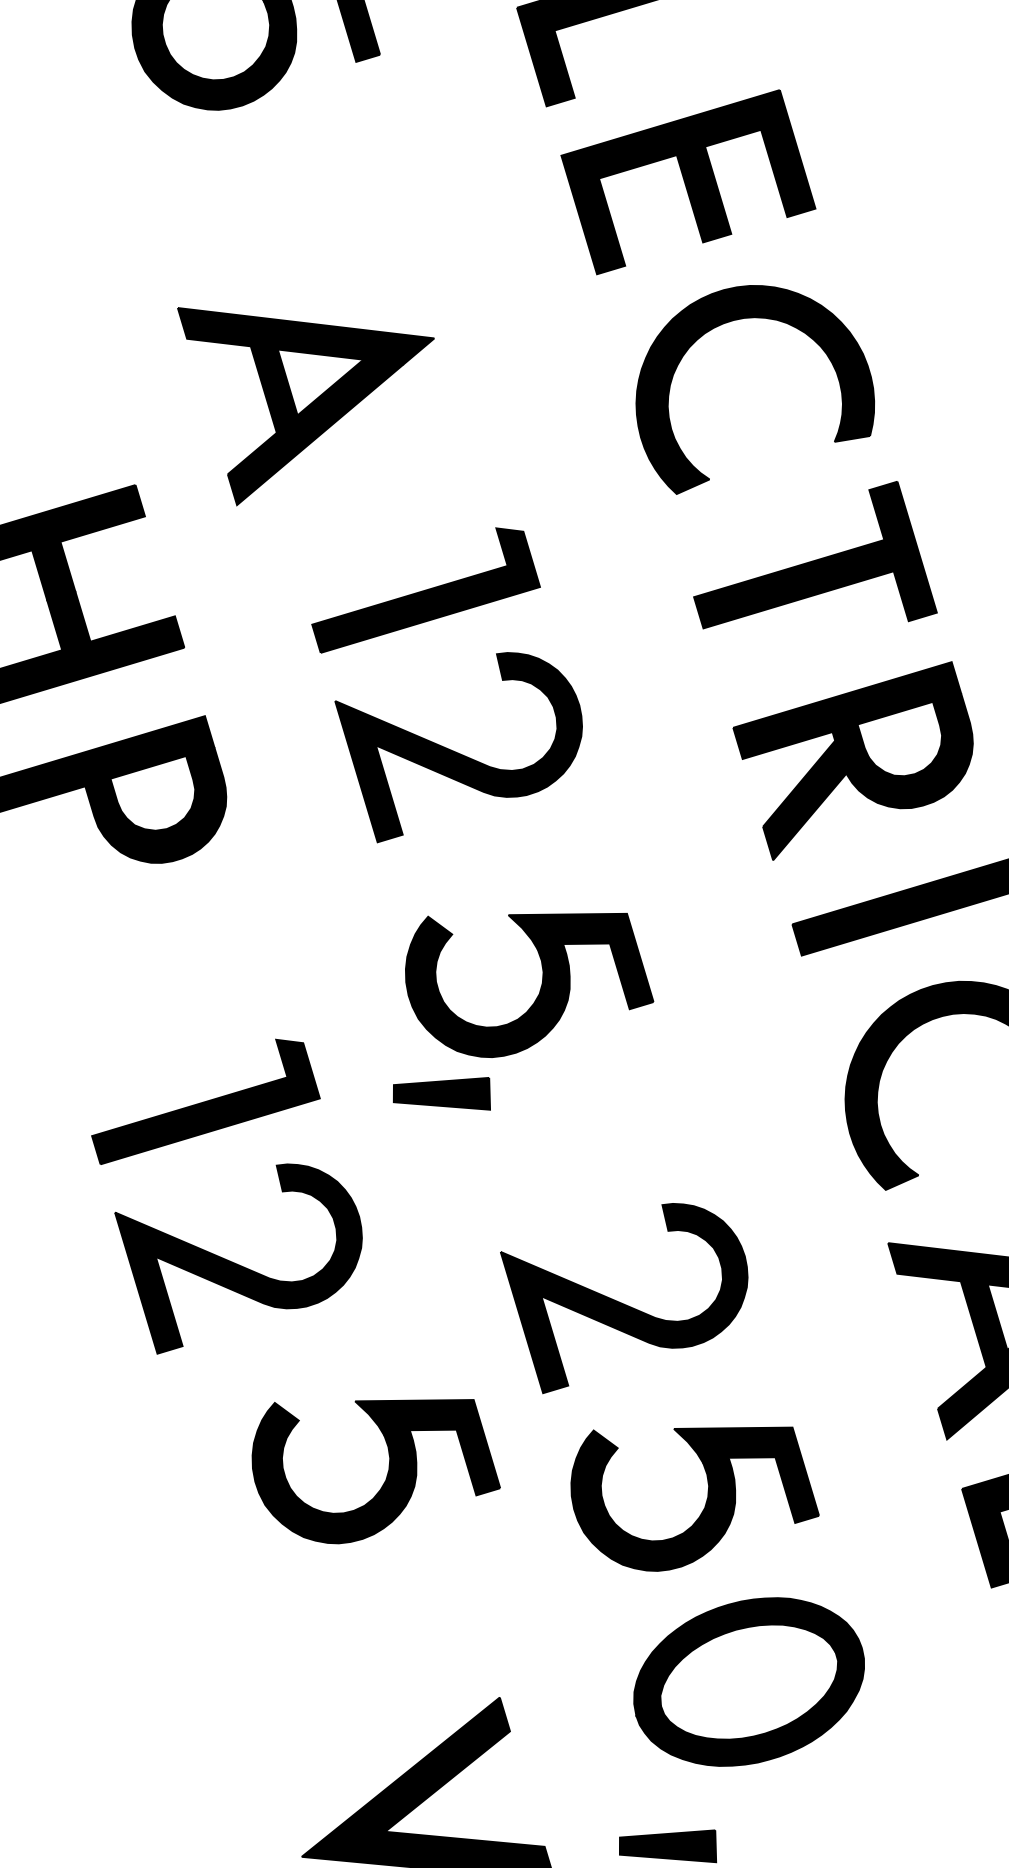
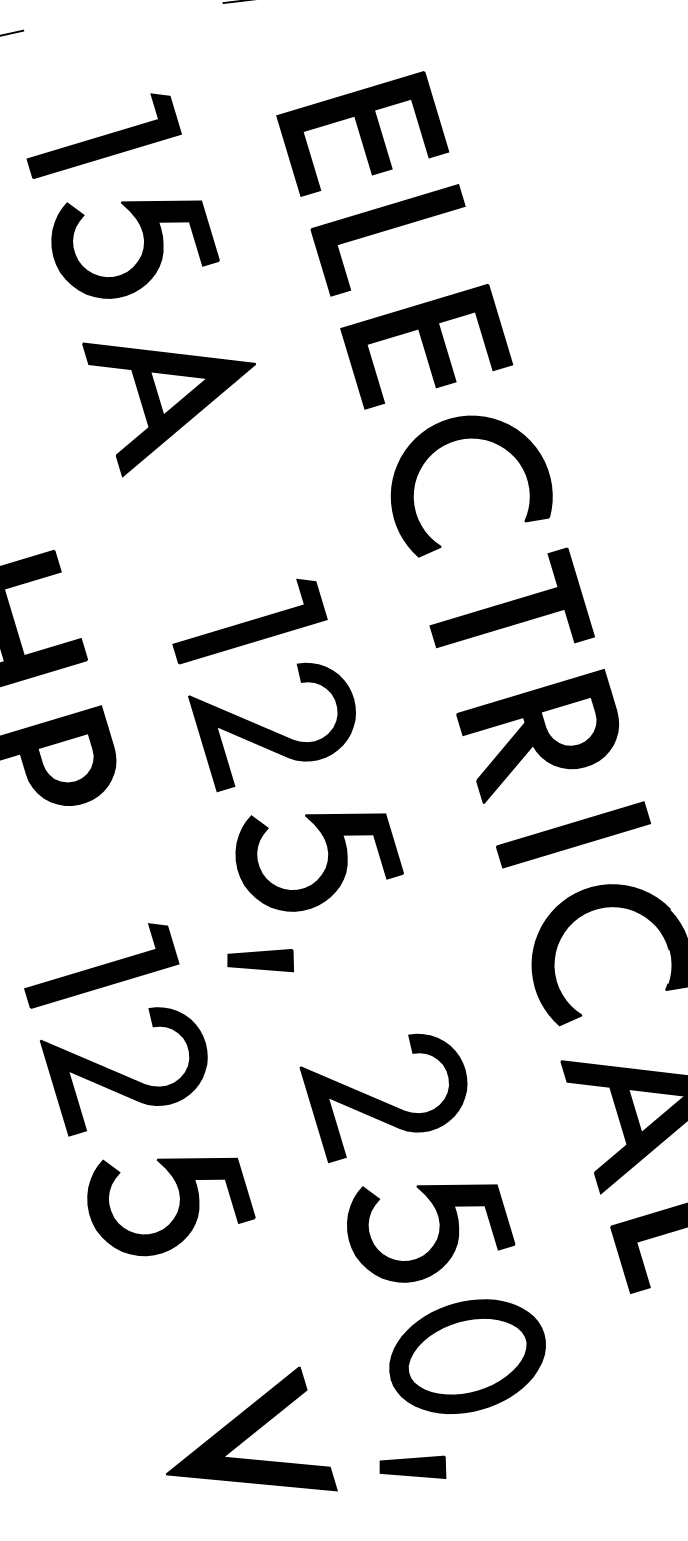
part: (304, 406) -> (168, 409), moved
part: (539, 988) -> (326, 864), moved
part: (386, 1472) -> (178, 1207), moved

